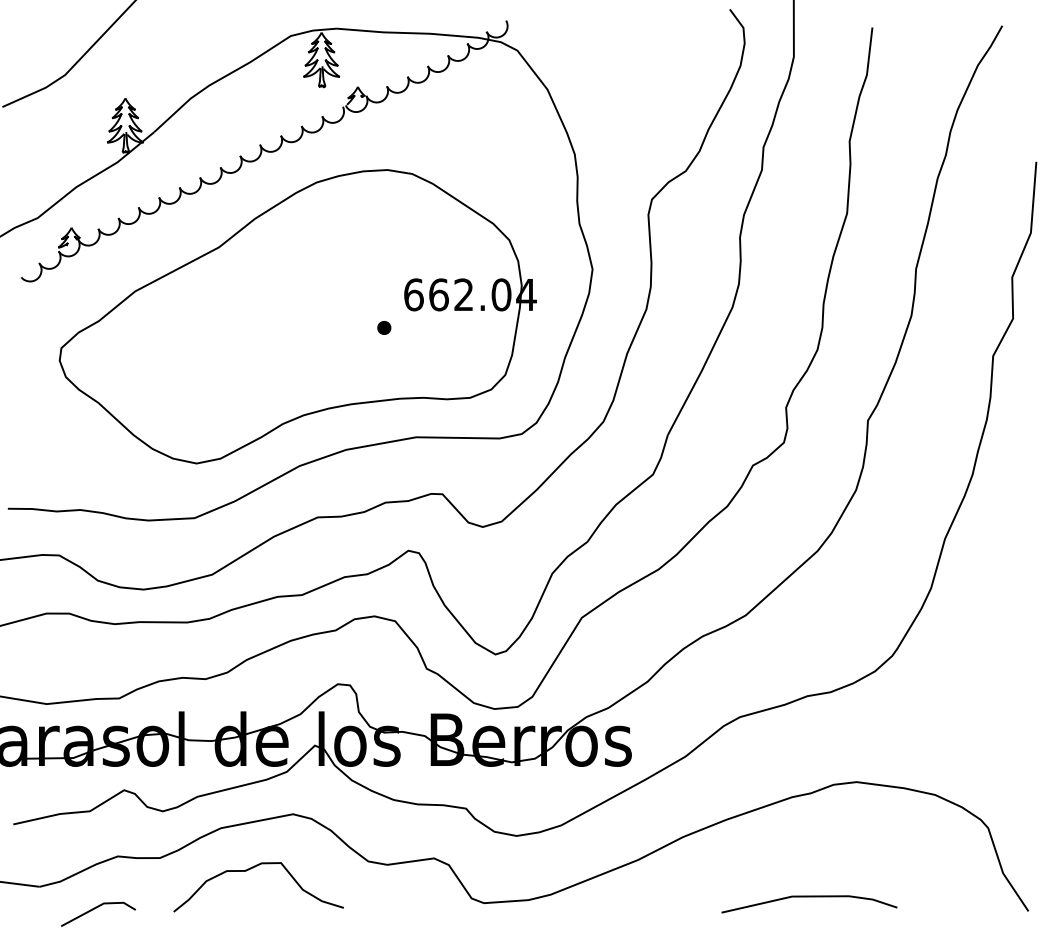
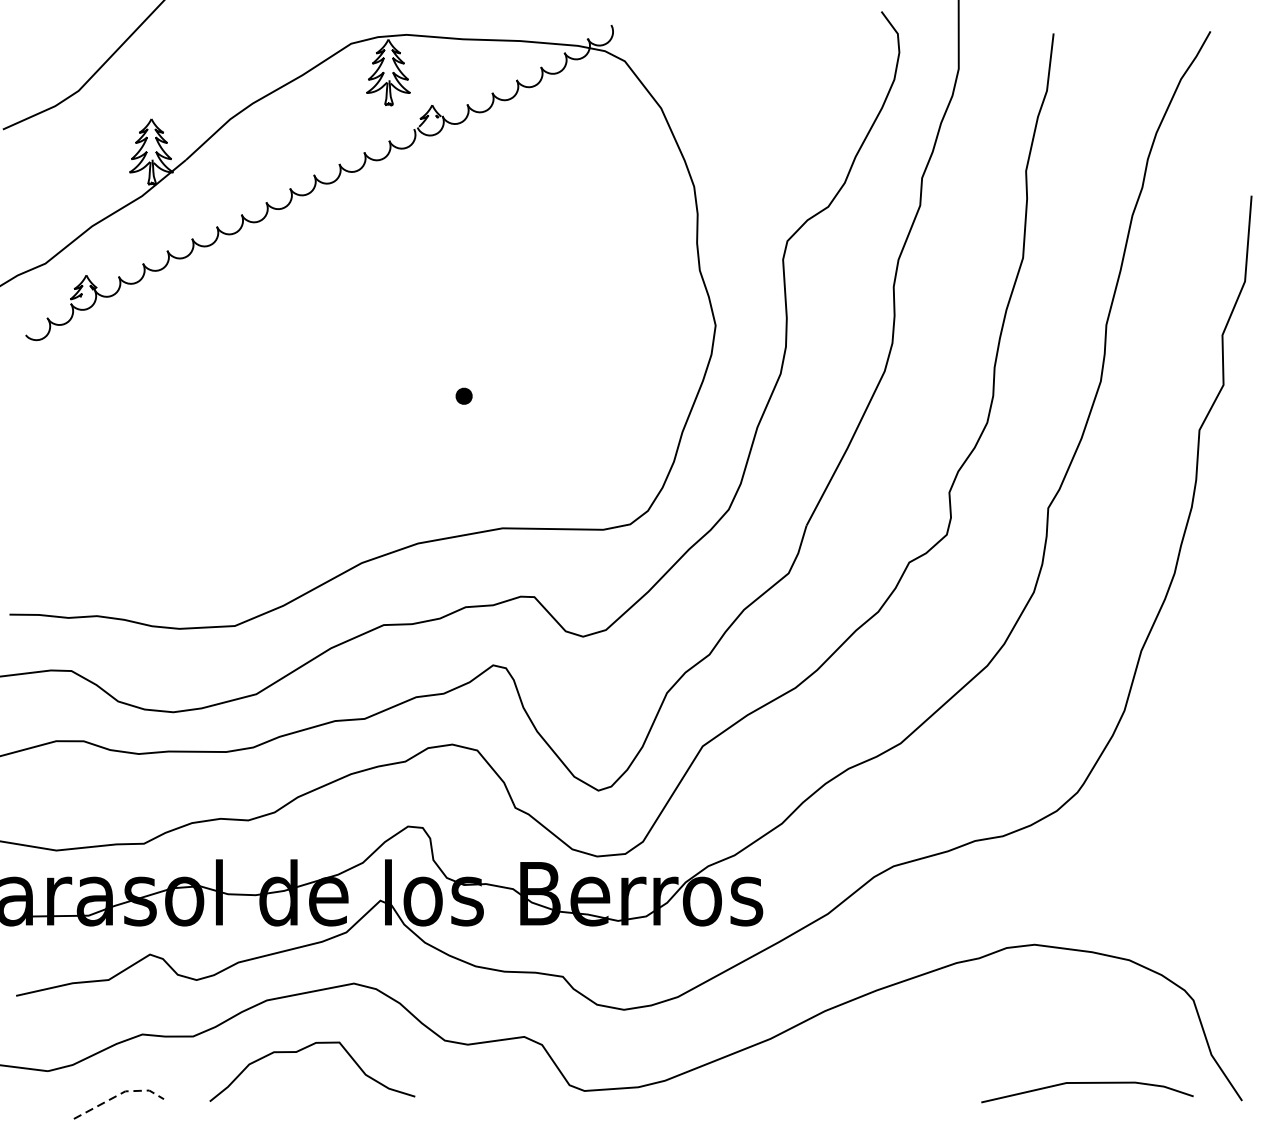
part: (297, 316) -> (359, 382), removed
line: (809, 897) -> (1087, 1084), moved
line: (98, 906) -> (118, 1094), solid -> dashed

